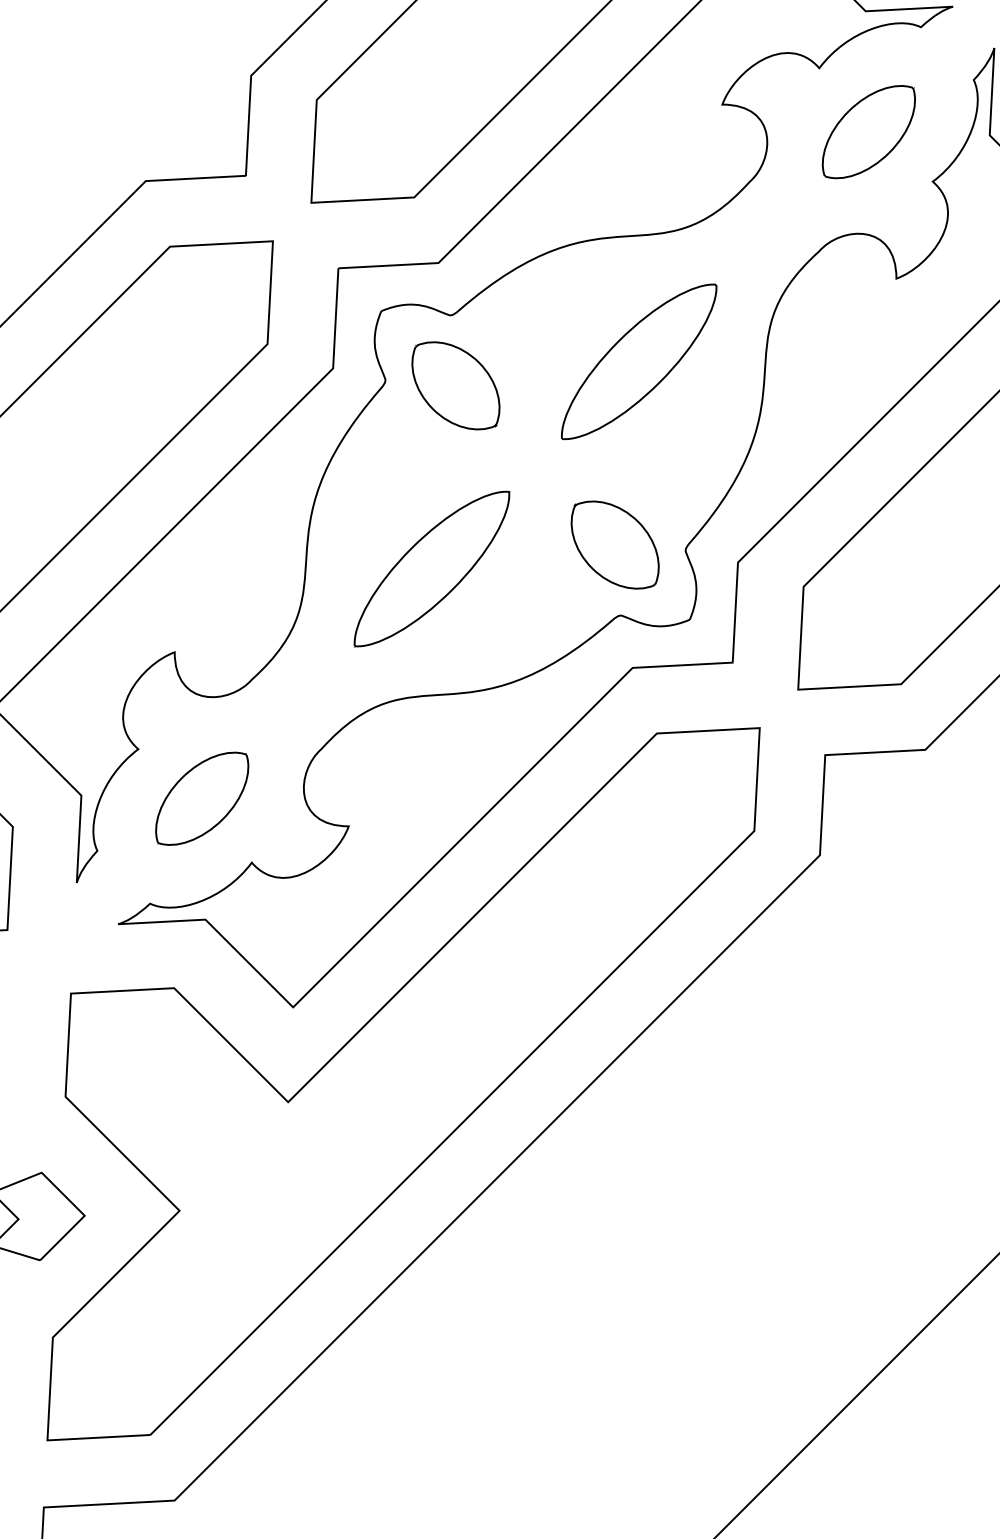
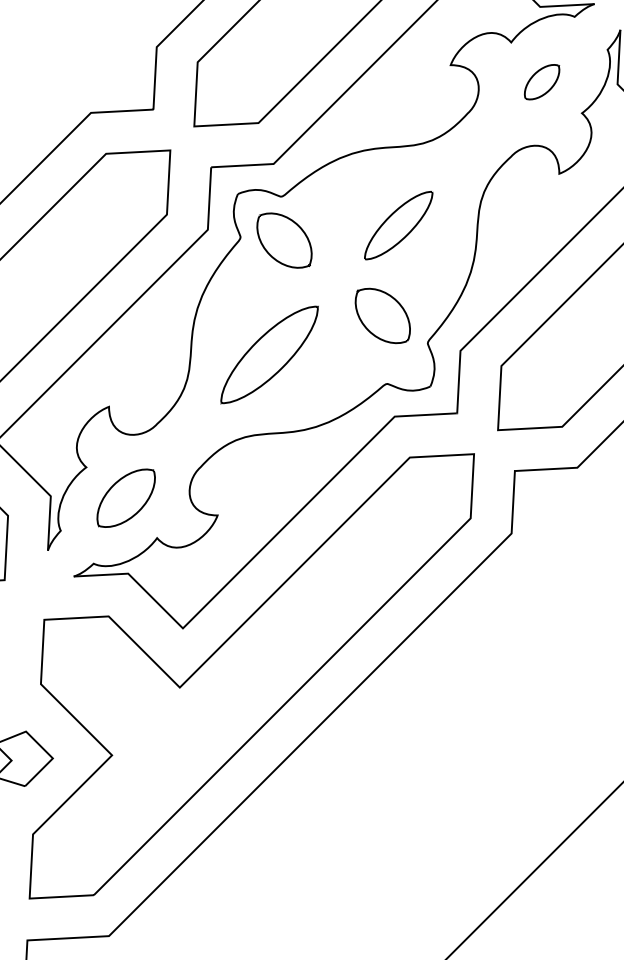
part: (867, 130) -> (541, 81), size x0.6
part: (638, 361) -> (398, 225), size x0.7
part: (614, 544) -> (382, 315), moved

